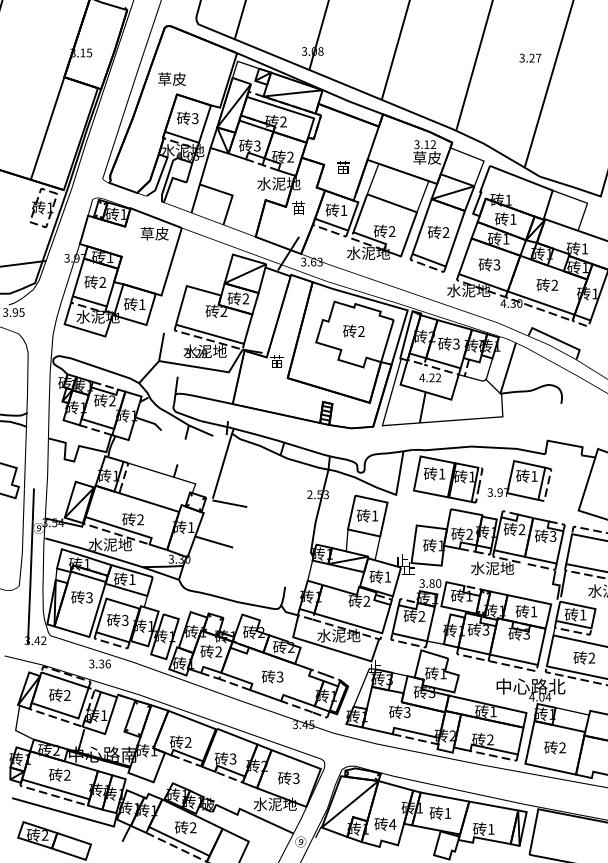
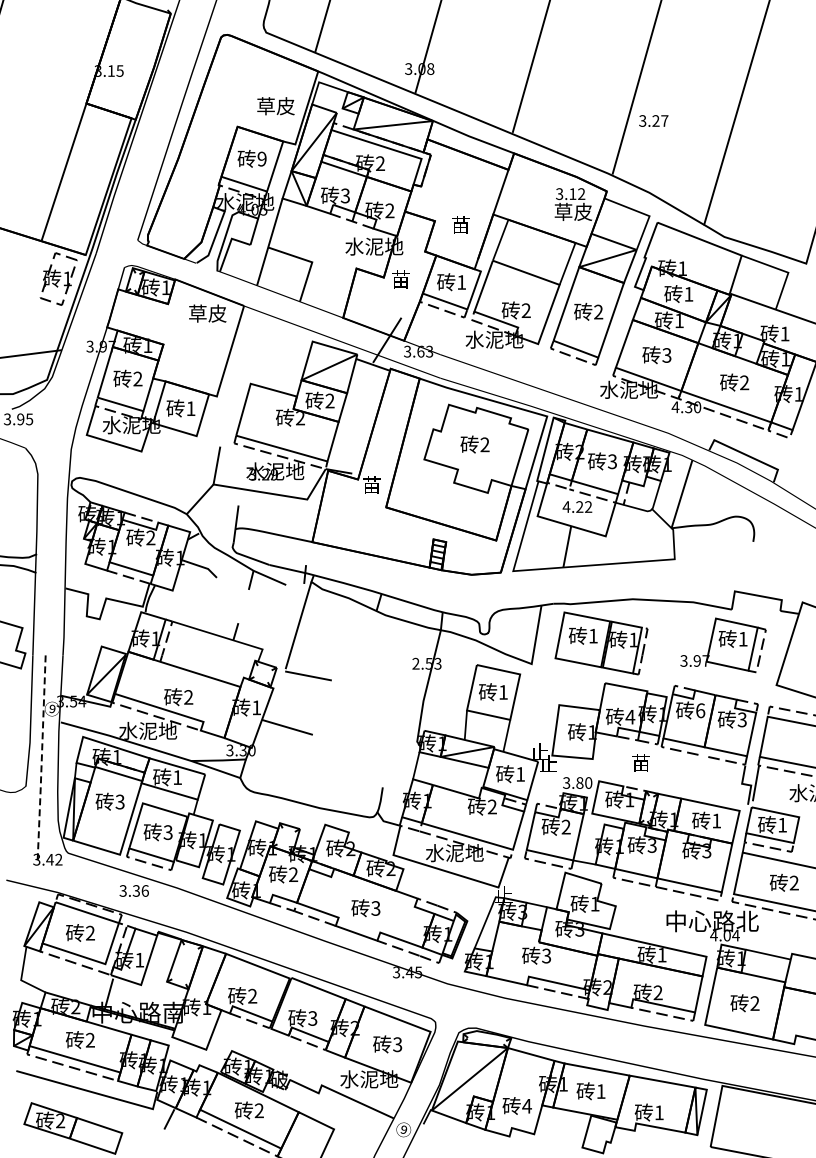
text: (530, 57) -> (653, 120), moved
text: (171, 79) -> (275, 106), moved
text: (194, 118) -> (261, 159), 3 -> 9
part: (519, 481) -> (723, 645), moved
text: (521, 529) -> (700, 710), 2 -> 6
text: (469, 533) -> (630, 716), 2 -> 4
line: (30, 566) -> (41, 760), solid -> dashed
text: (492, 568) -> (660, 762), 水泥地 -> 苗

